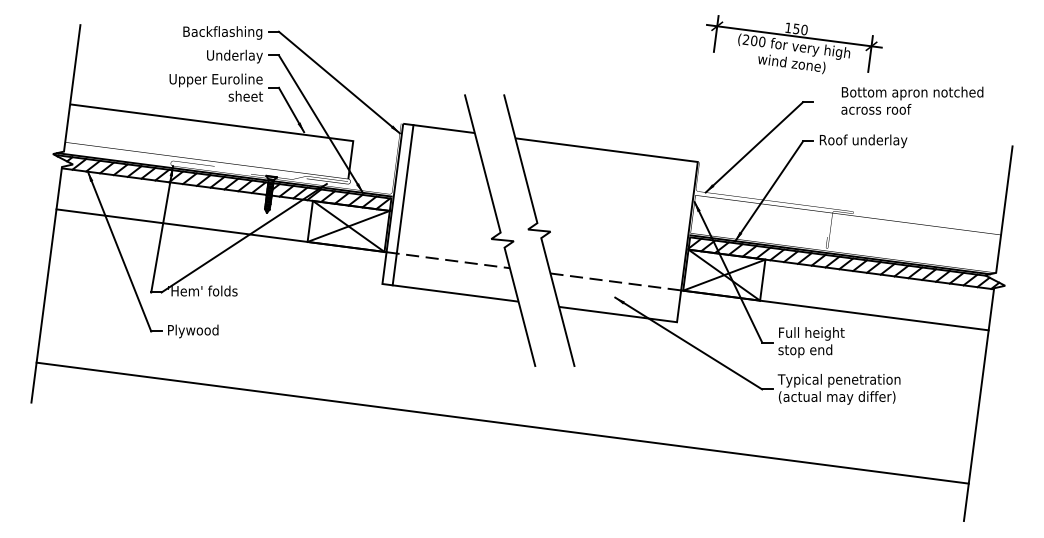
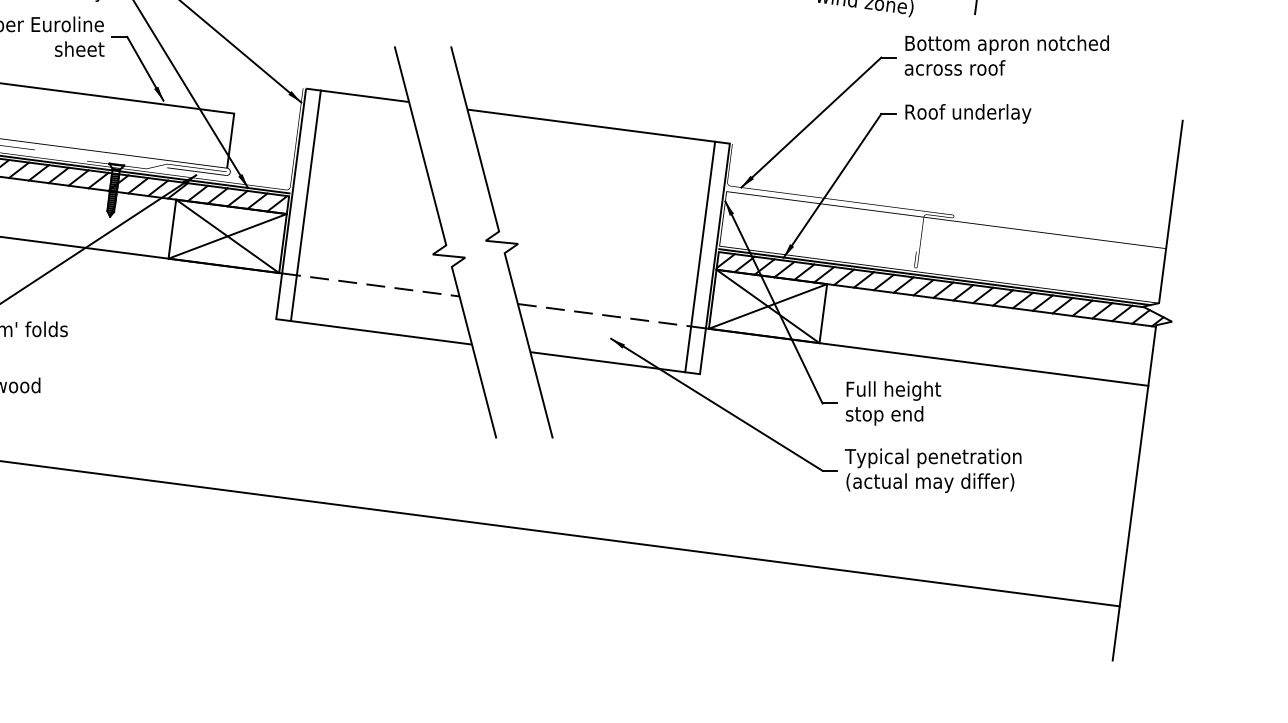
text: (912, 100) -> (1007, 55), moved
line: (676, 240) -> (699, 256), added

